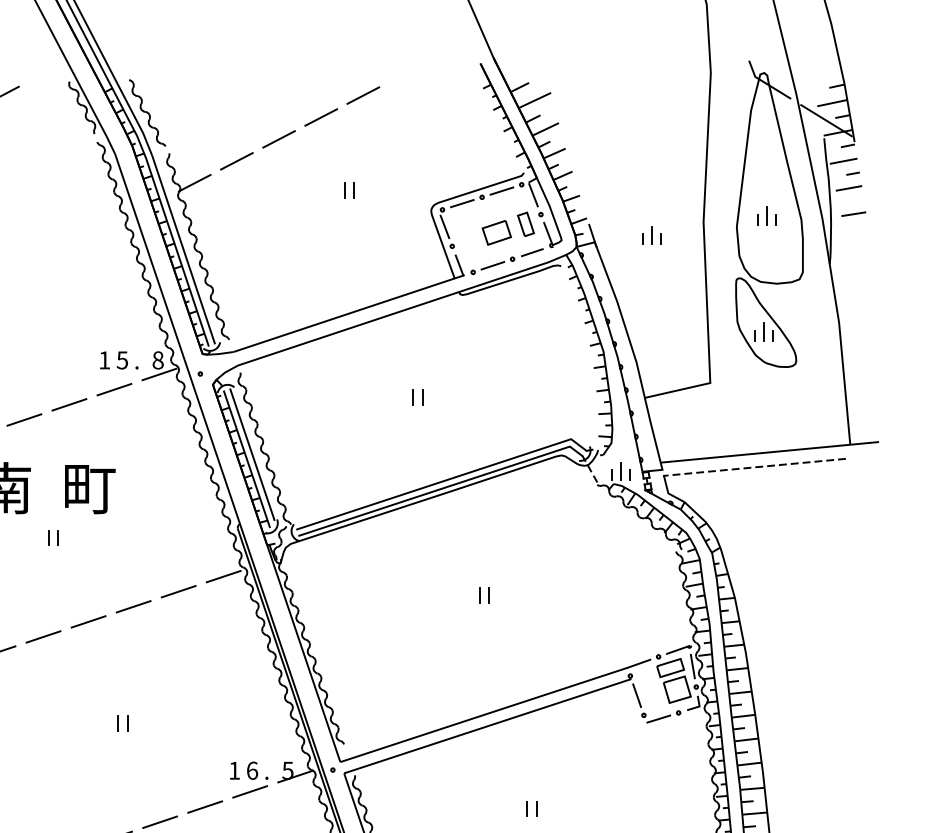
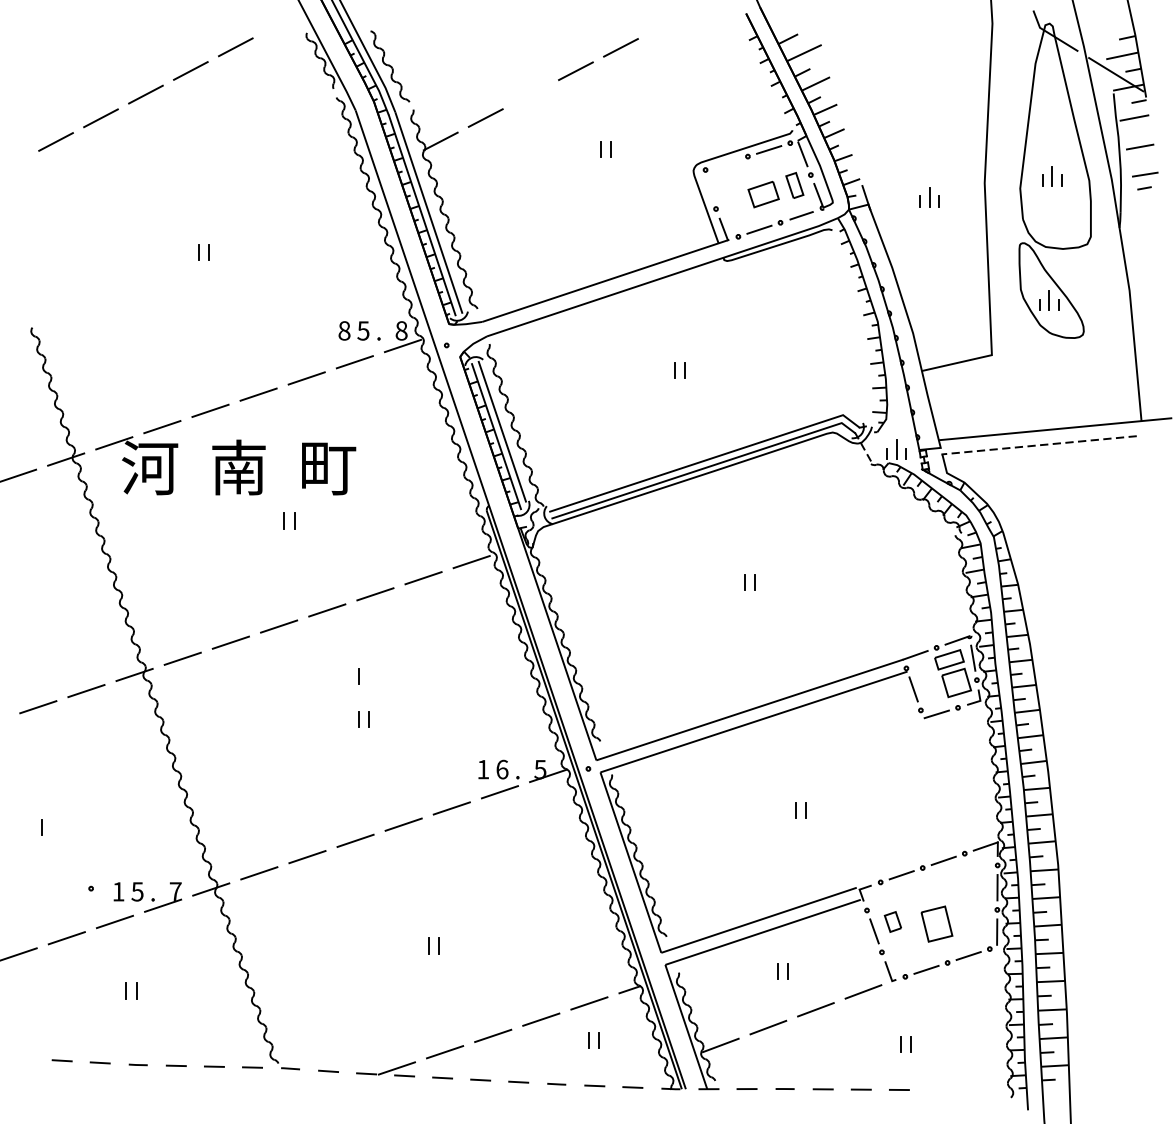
line: (278, 139) -> (530, 94), removed
line: (853, 173) -> (1144, 188), moved
line: (462, 203) -> (726, 163), removed
line: (444, 227) -> (707, 188), removed
text: (104, 360) -> (344, 330), 1 -> 8
line: (117, 683) -> (358, 676), added

